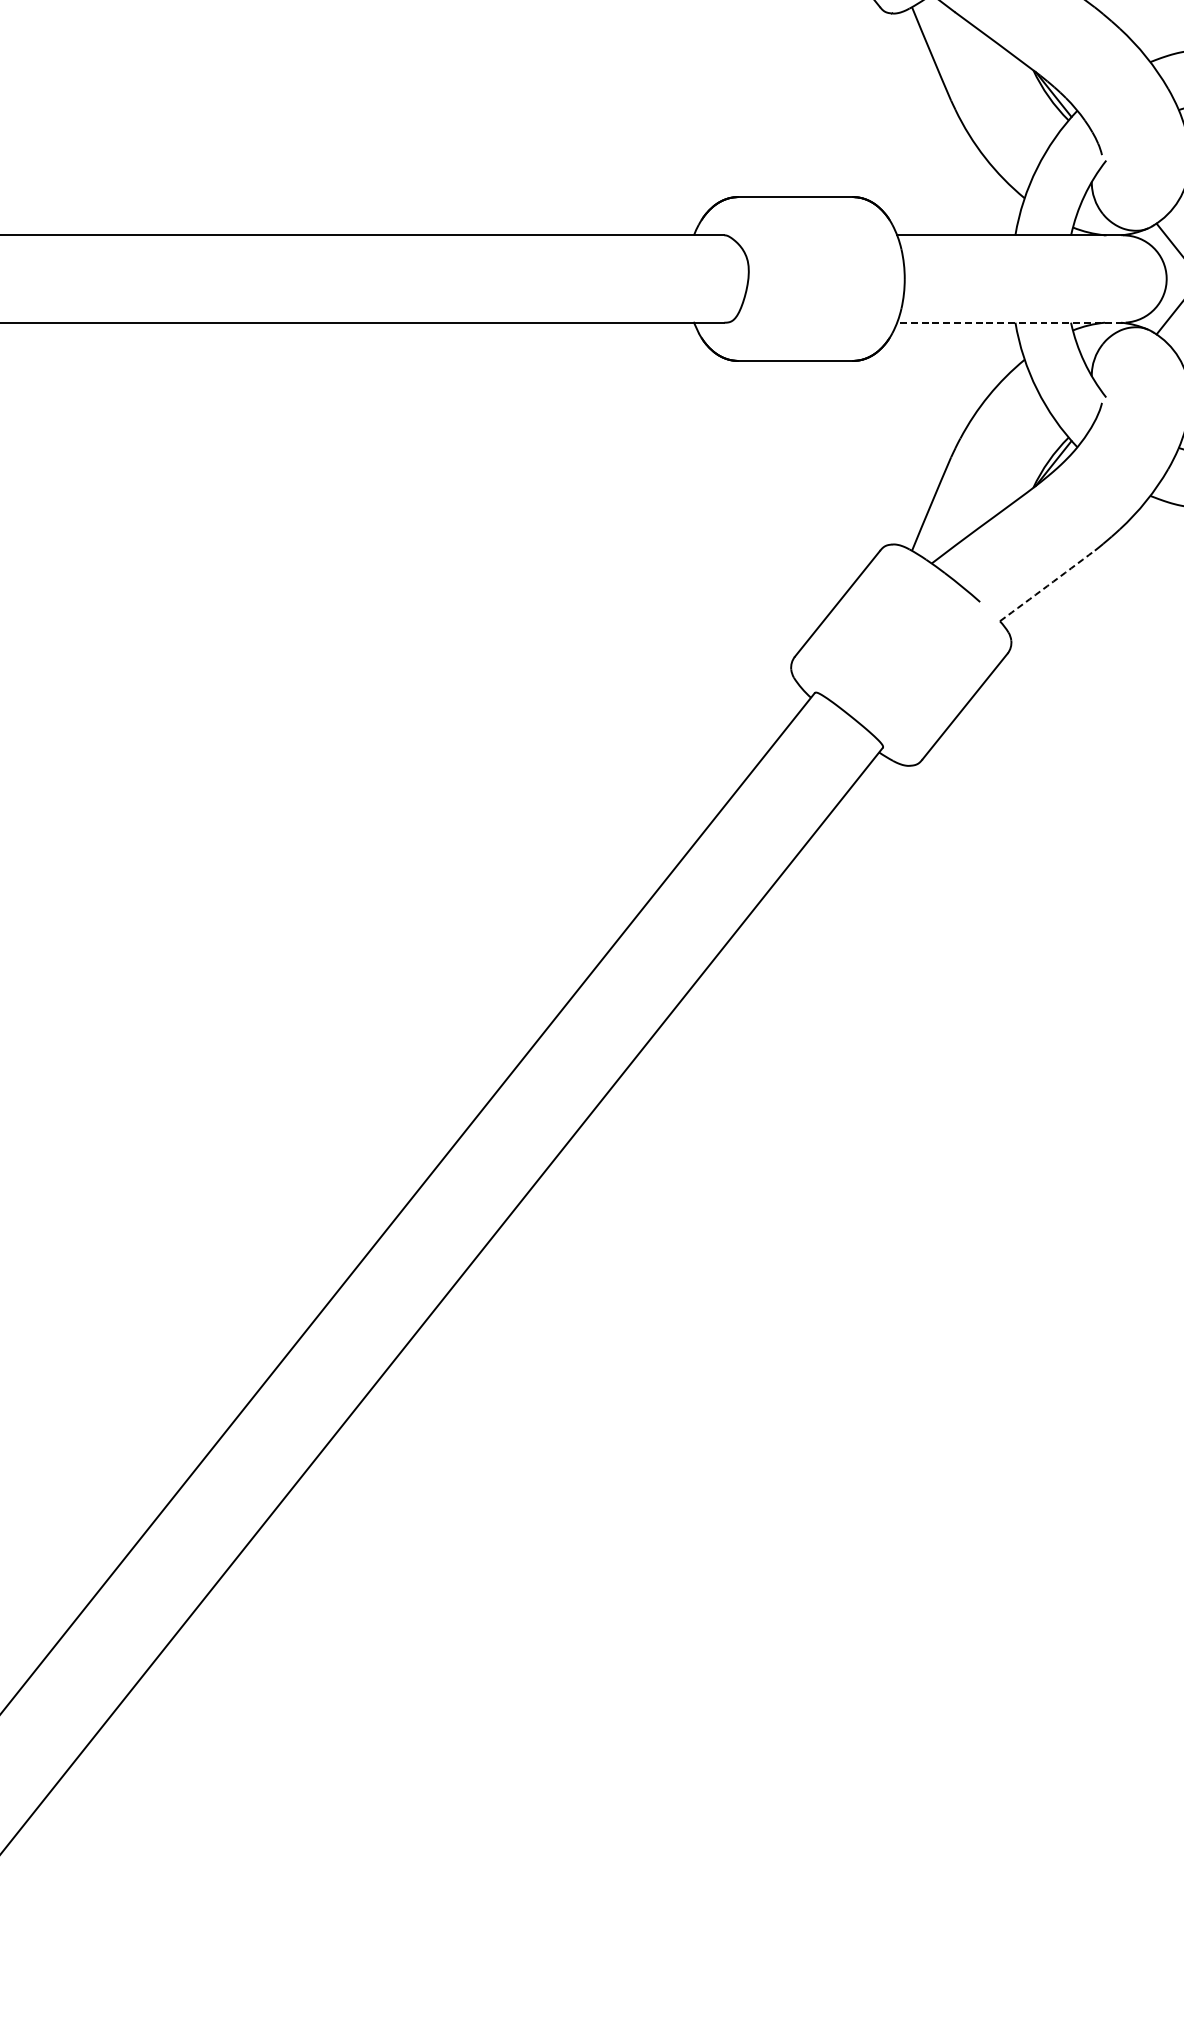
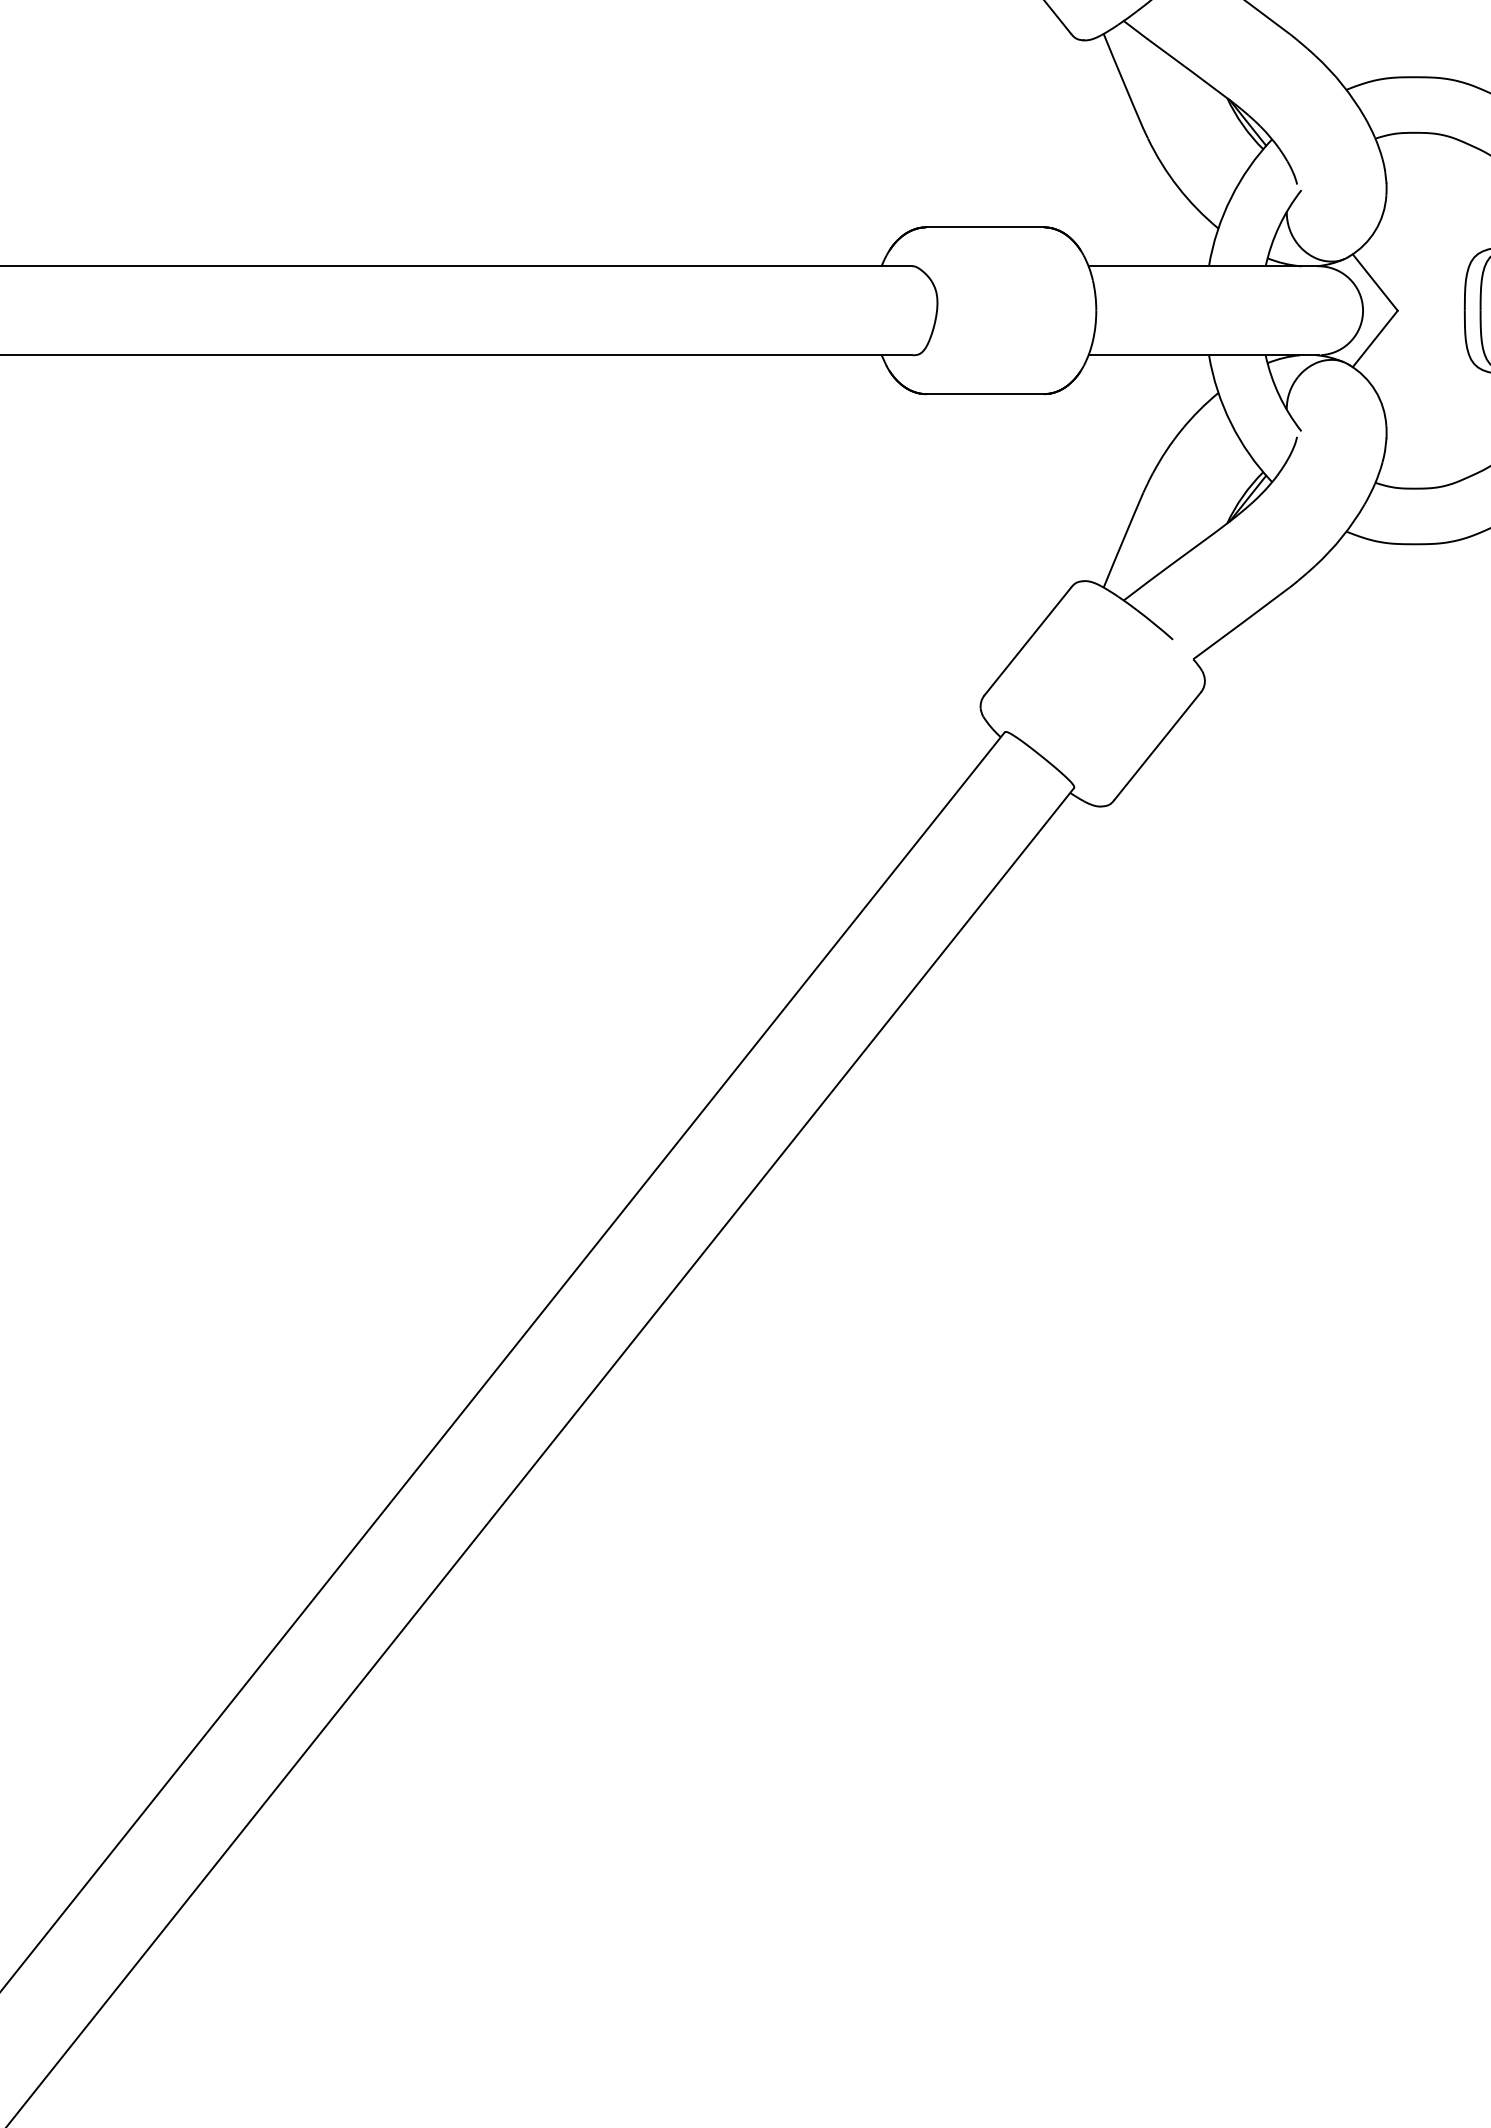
line: (1010, 322) -> (1203, 355), dashed -> solid
arc: (1047, 586) -> (1241, 623), dashed -> solid

